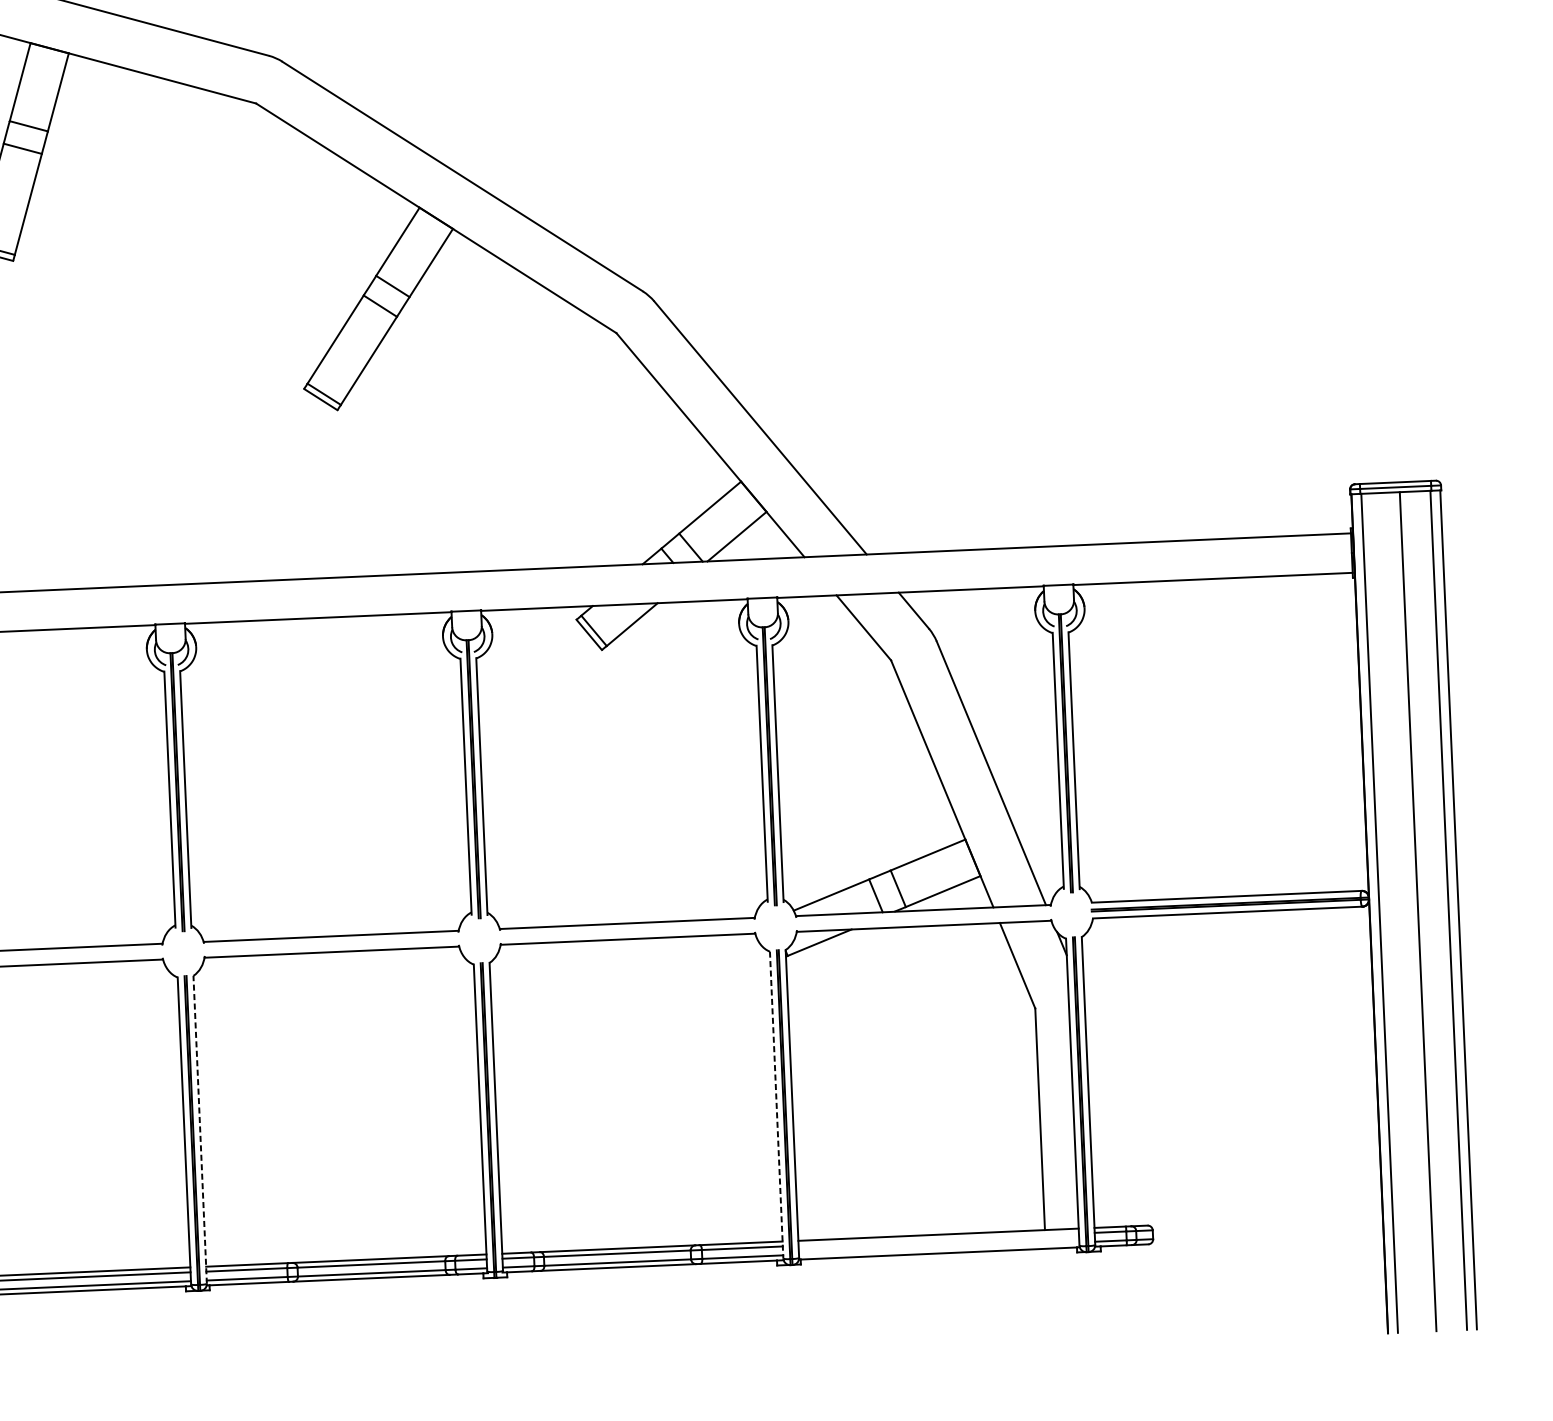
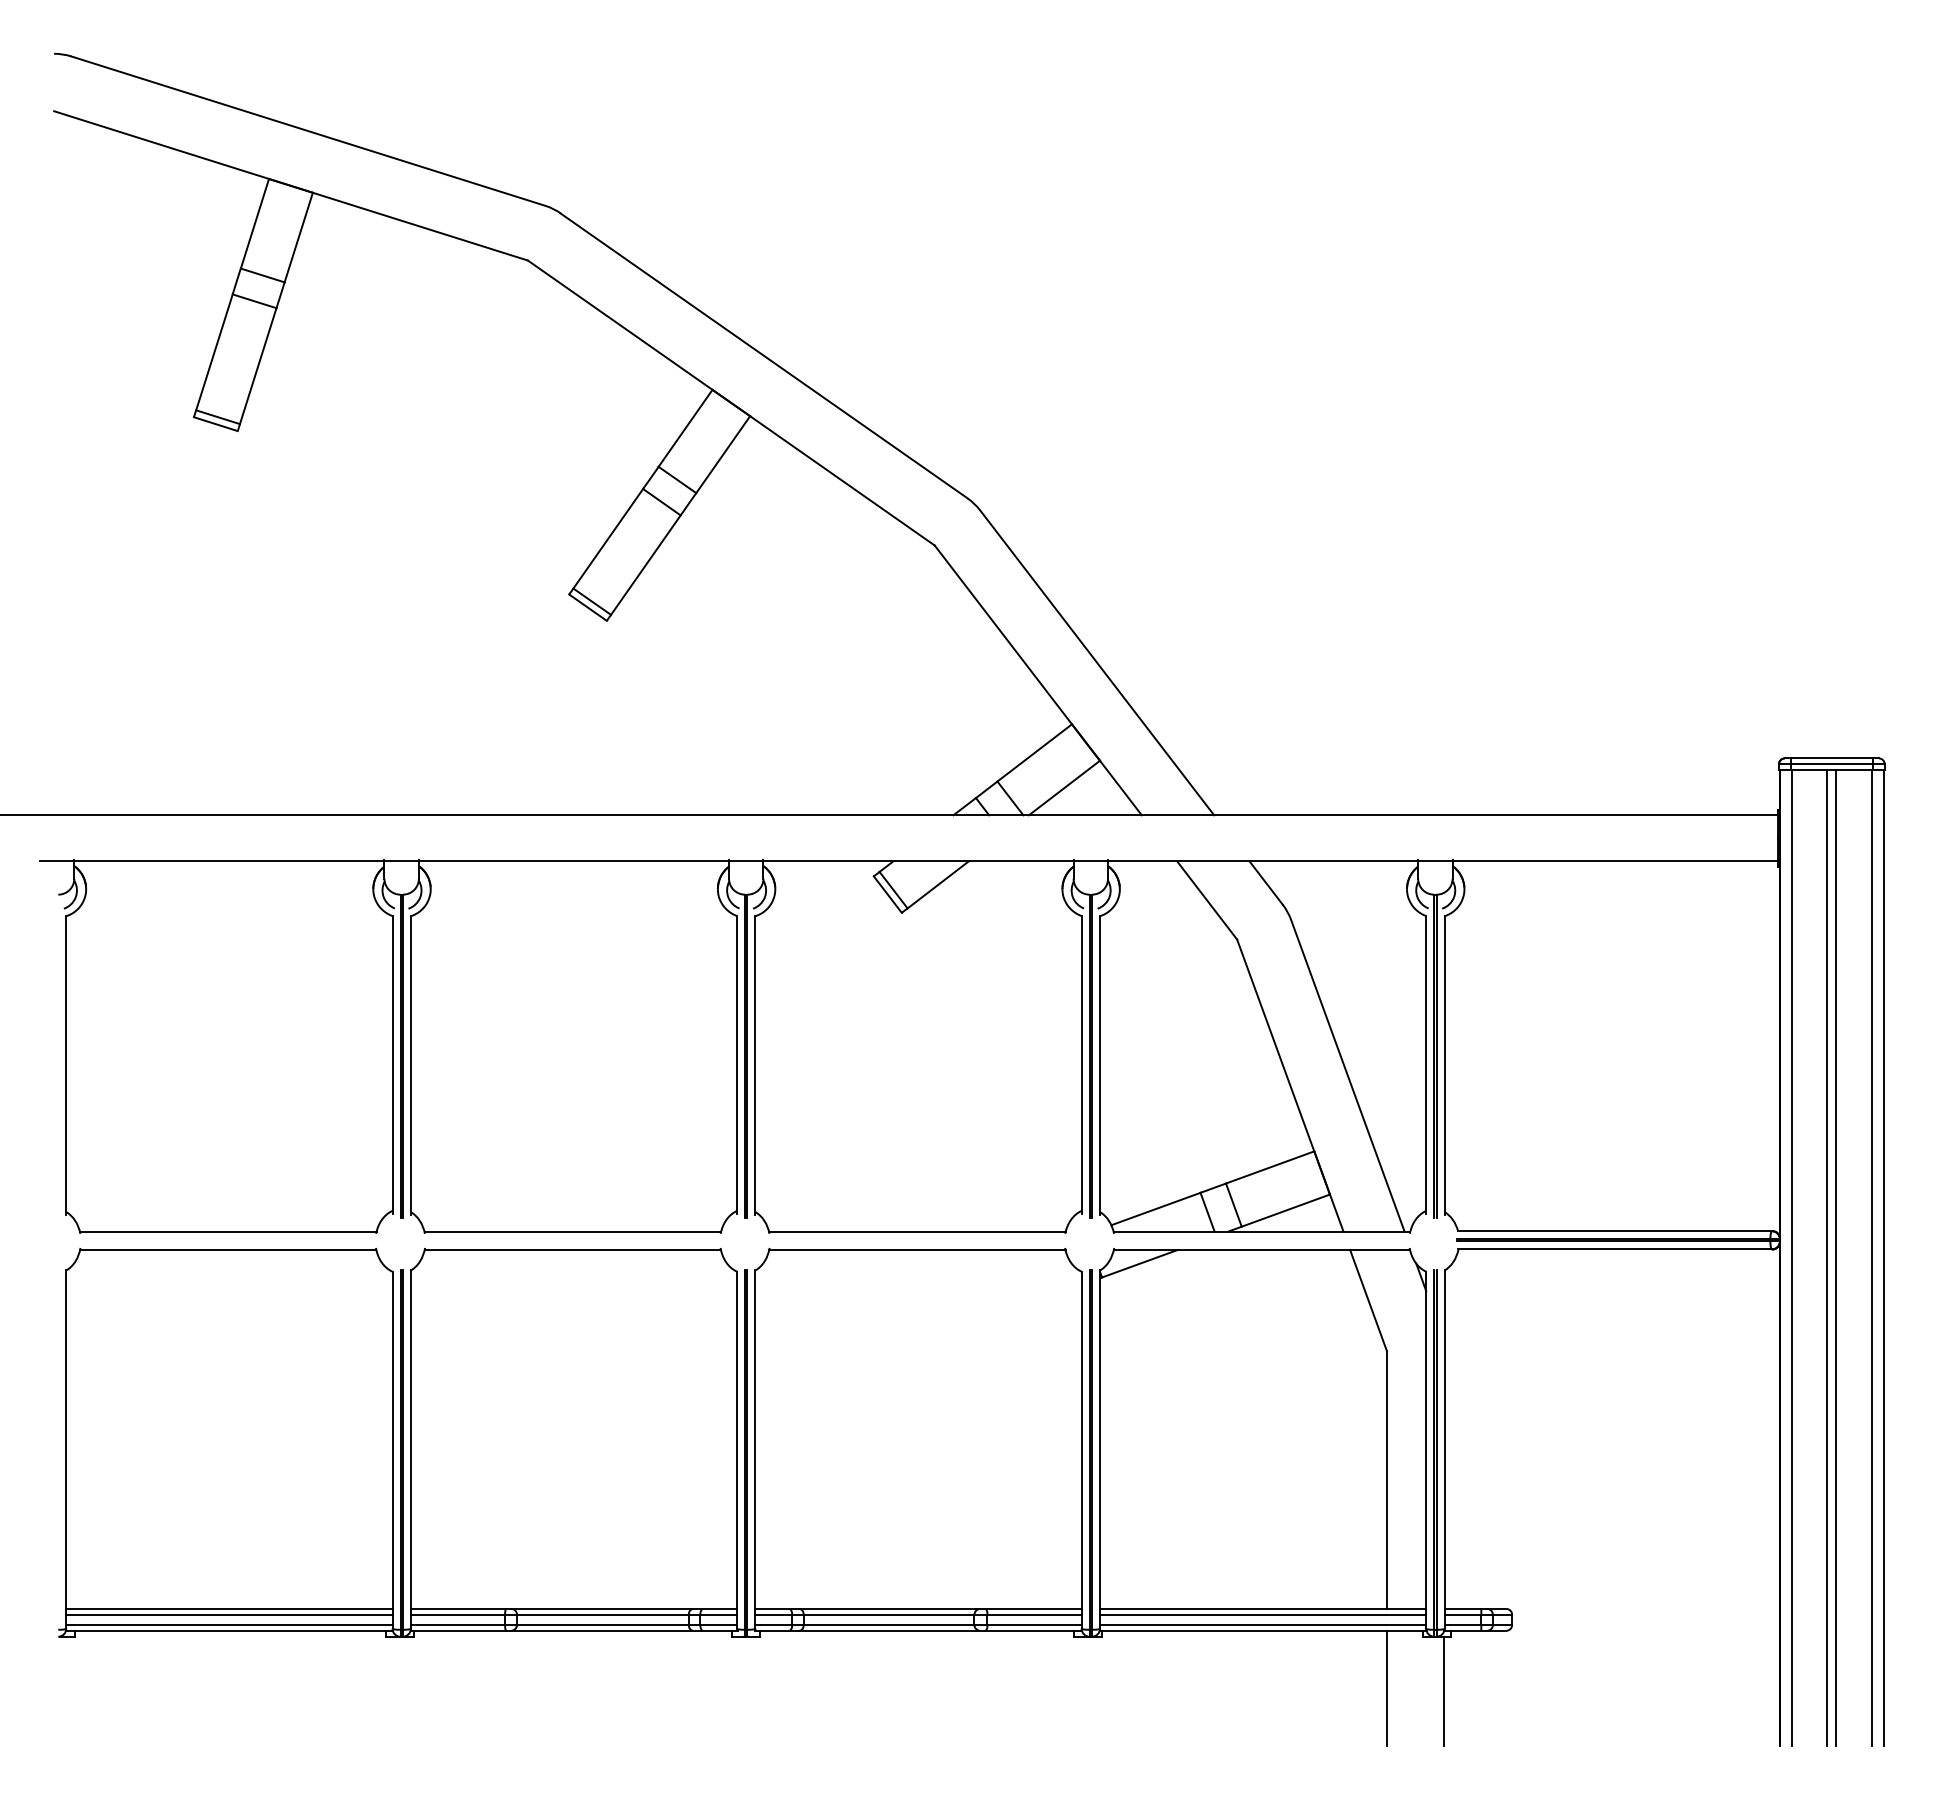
line: (1410, 911) -> (1827, 1257), added
line: (776, 1105) -> (1081, 1450), dashed -> solid
line: (199, 1129) -> (410, 1449), dashed -> solid
line: (939, 1239) -> (1263, 1614), added
line: (939, 1248) -> (1263, 1625), added
line: (1047, 1298) -> (1386, 1688), added
line: (1097, 1298) -> (1444, 1691), added

